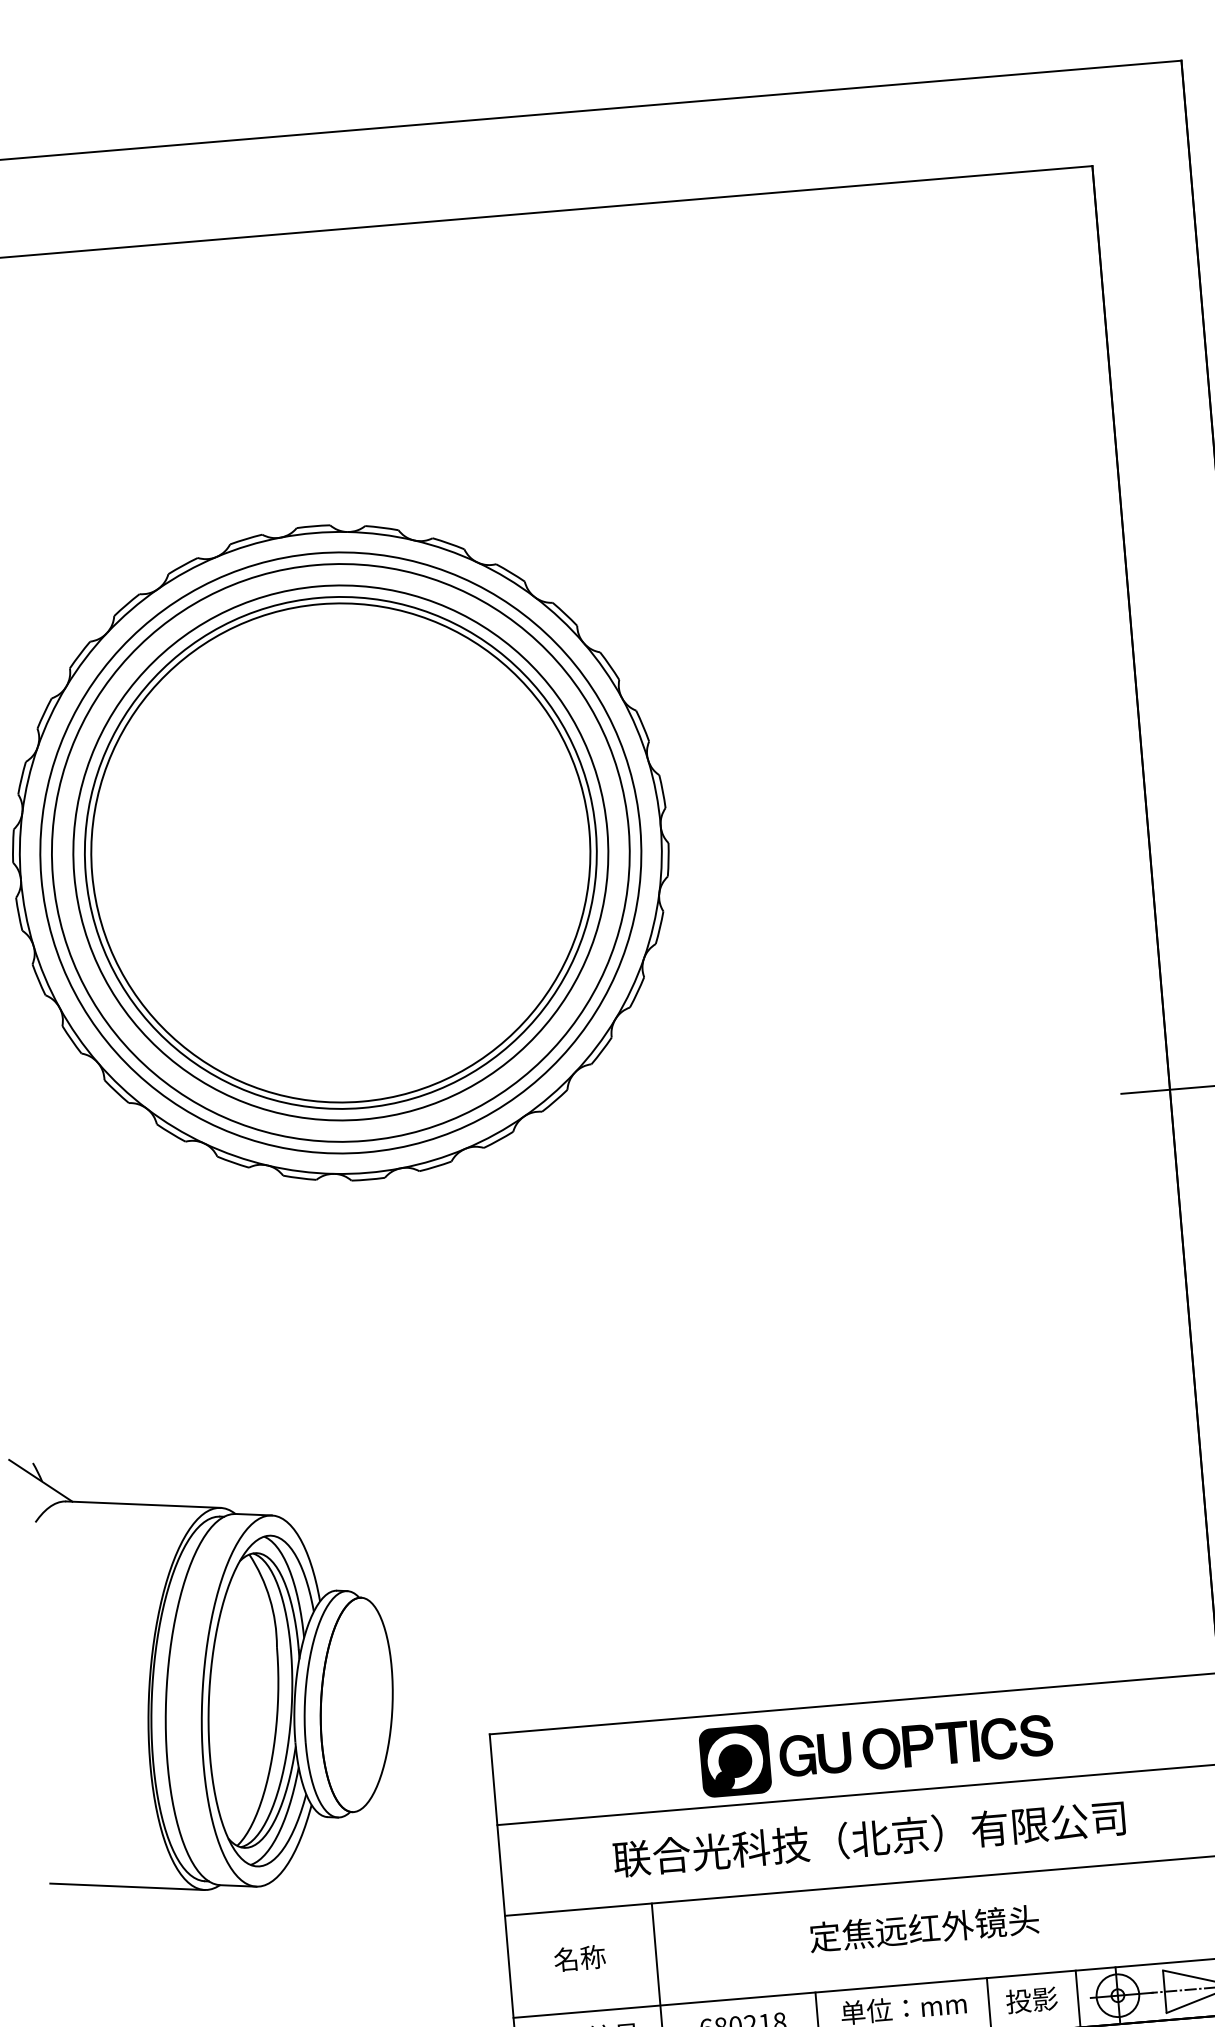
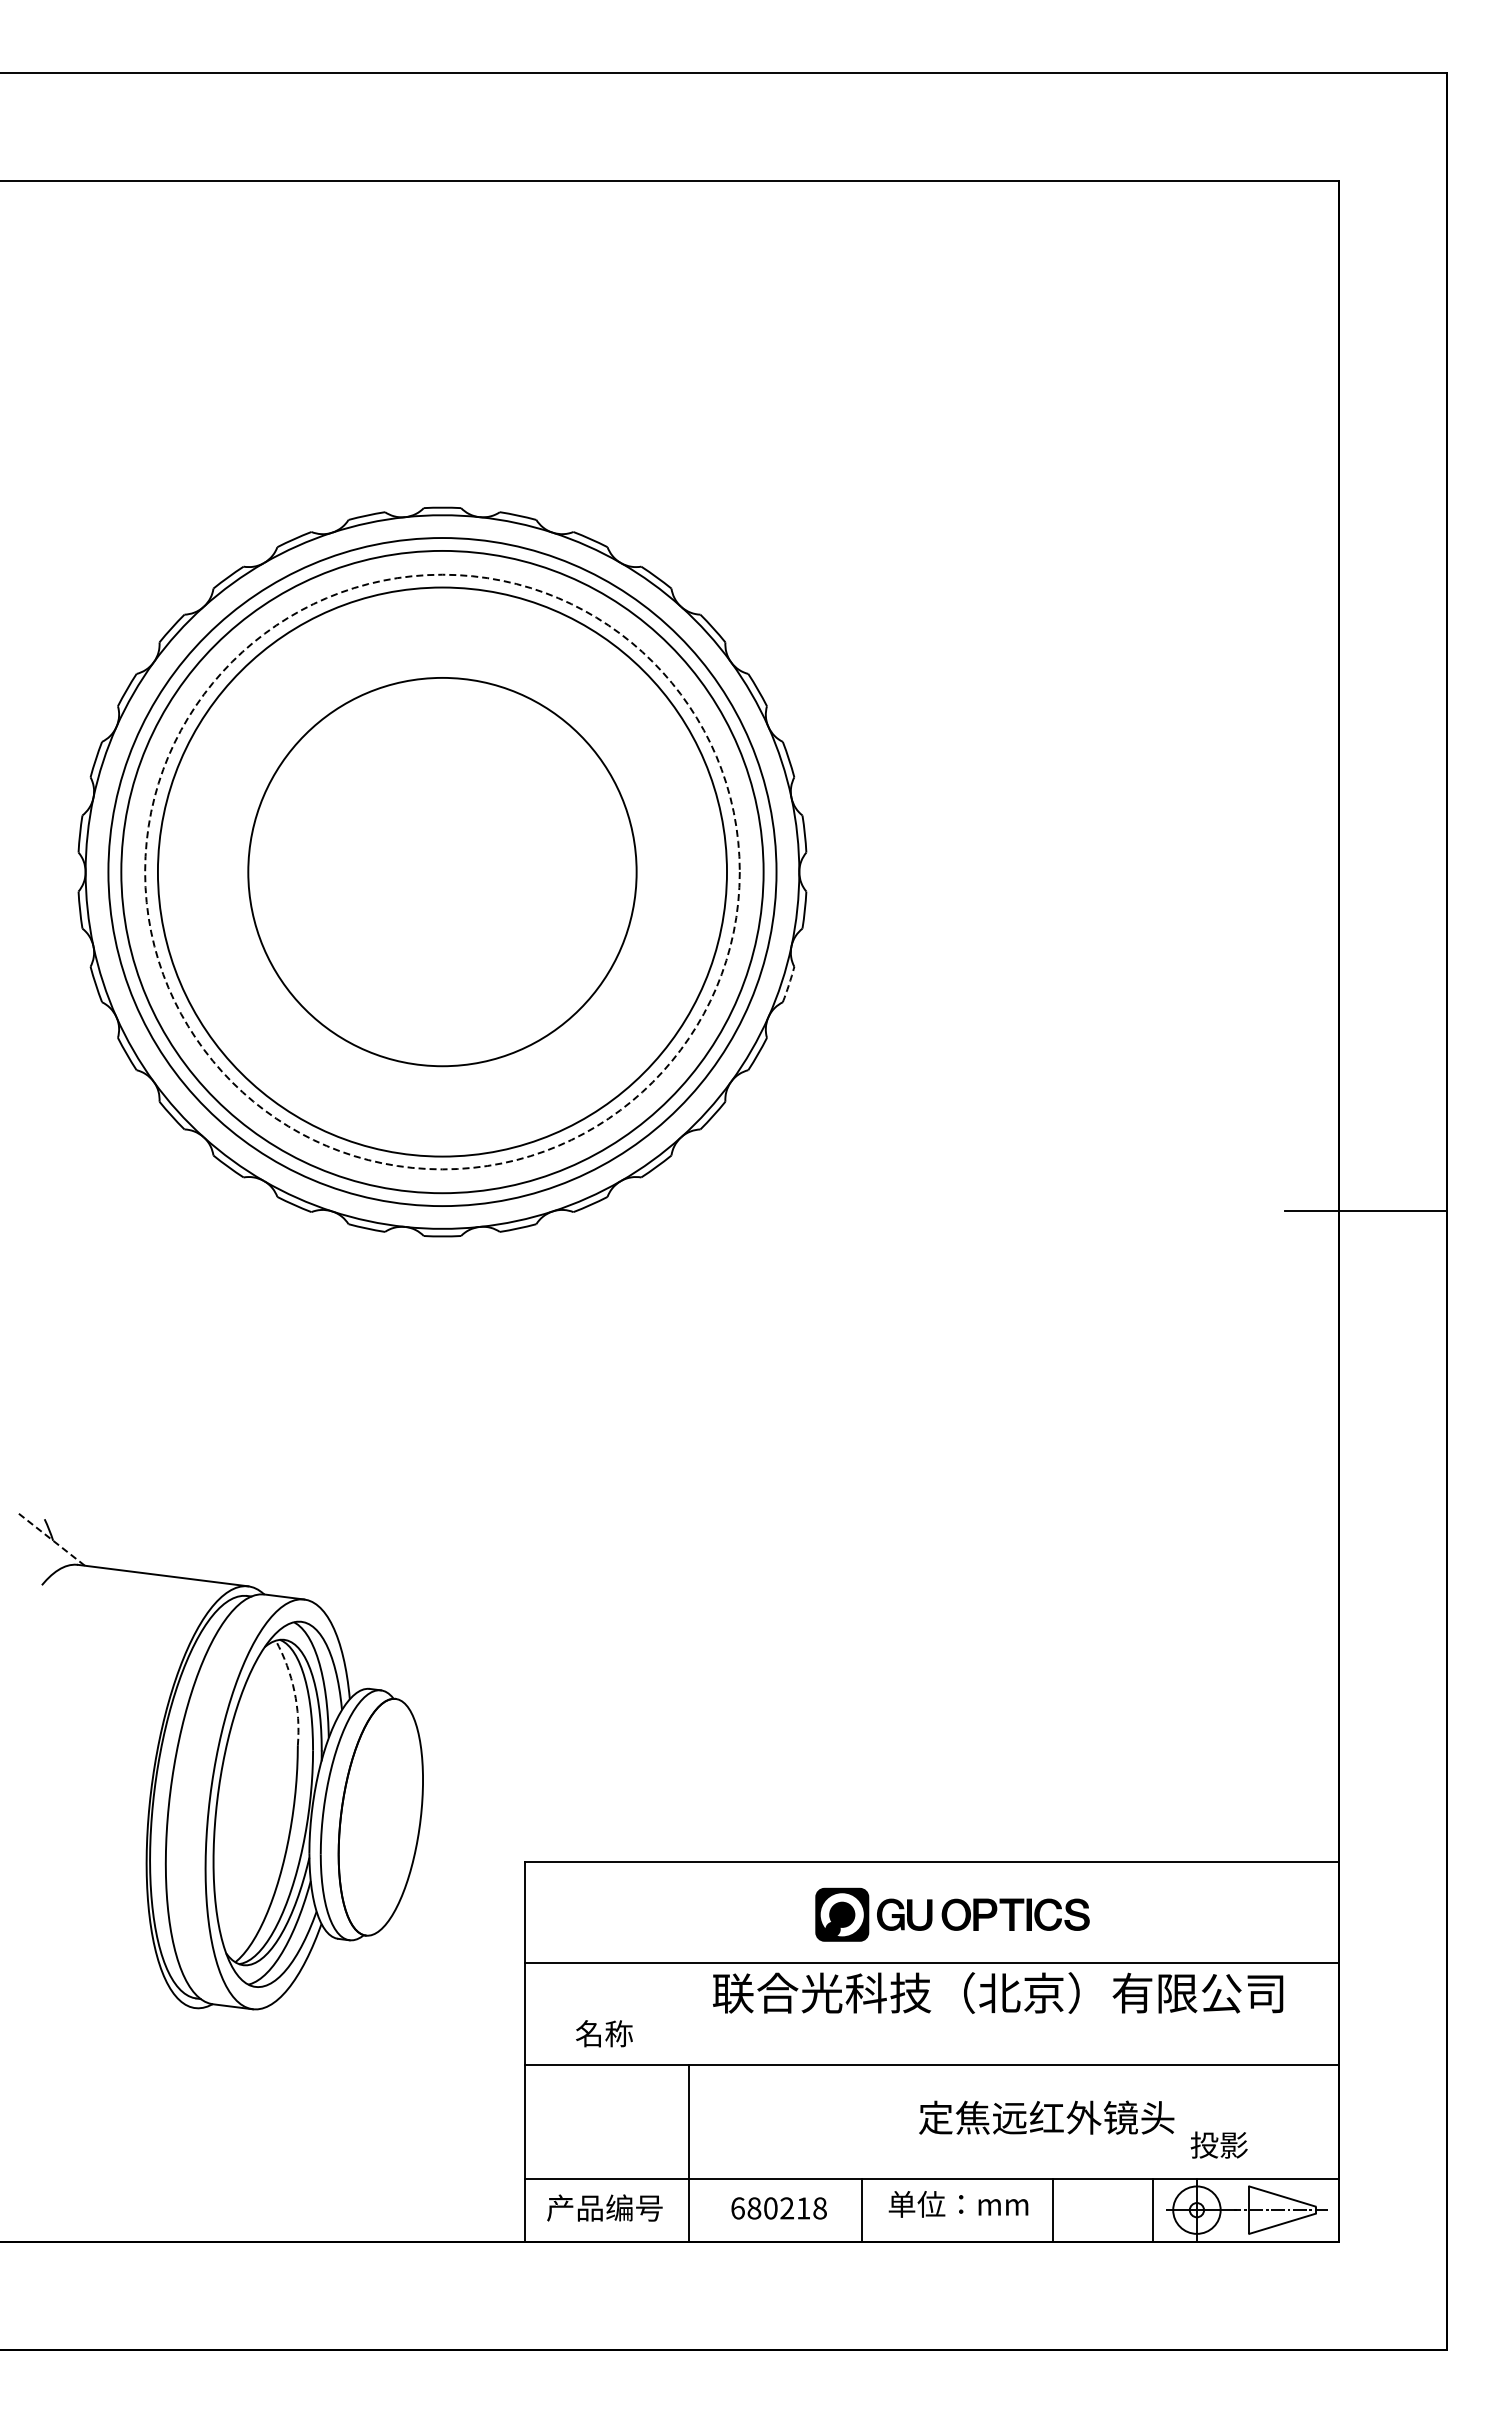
circle: (340, 852) -> (442, 871), size x0.7
circle: (340, 852) -> (442, 871), solid -> dashed
arc: (660, 927) -> (789, 984), solid -> dashed
line: (40, 1480) -> (51, 1539), solid -> dashed
arc: (269, 1598) -> (294, 1691), solid -> dashed
part: (876, 1749) -> (952, 1914), size x0.7
text: (869, 1838) -> (998, 1992), moved
line: (127, 1886) -> (109, 1997), removed
text: (924, 1928) -> (1046, 2117), moved
text: (579, 1958) -> (604, 2033), moved
text: (1031, 1999) -> (1218, 2144), moved

